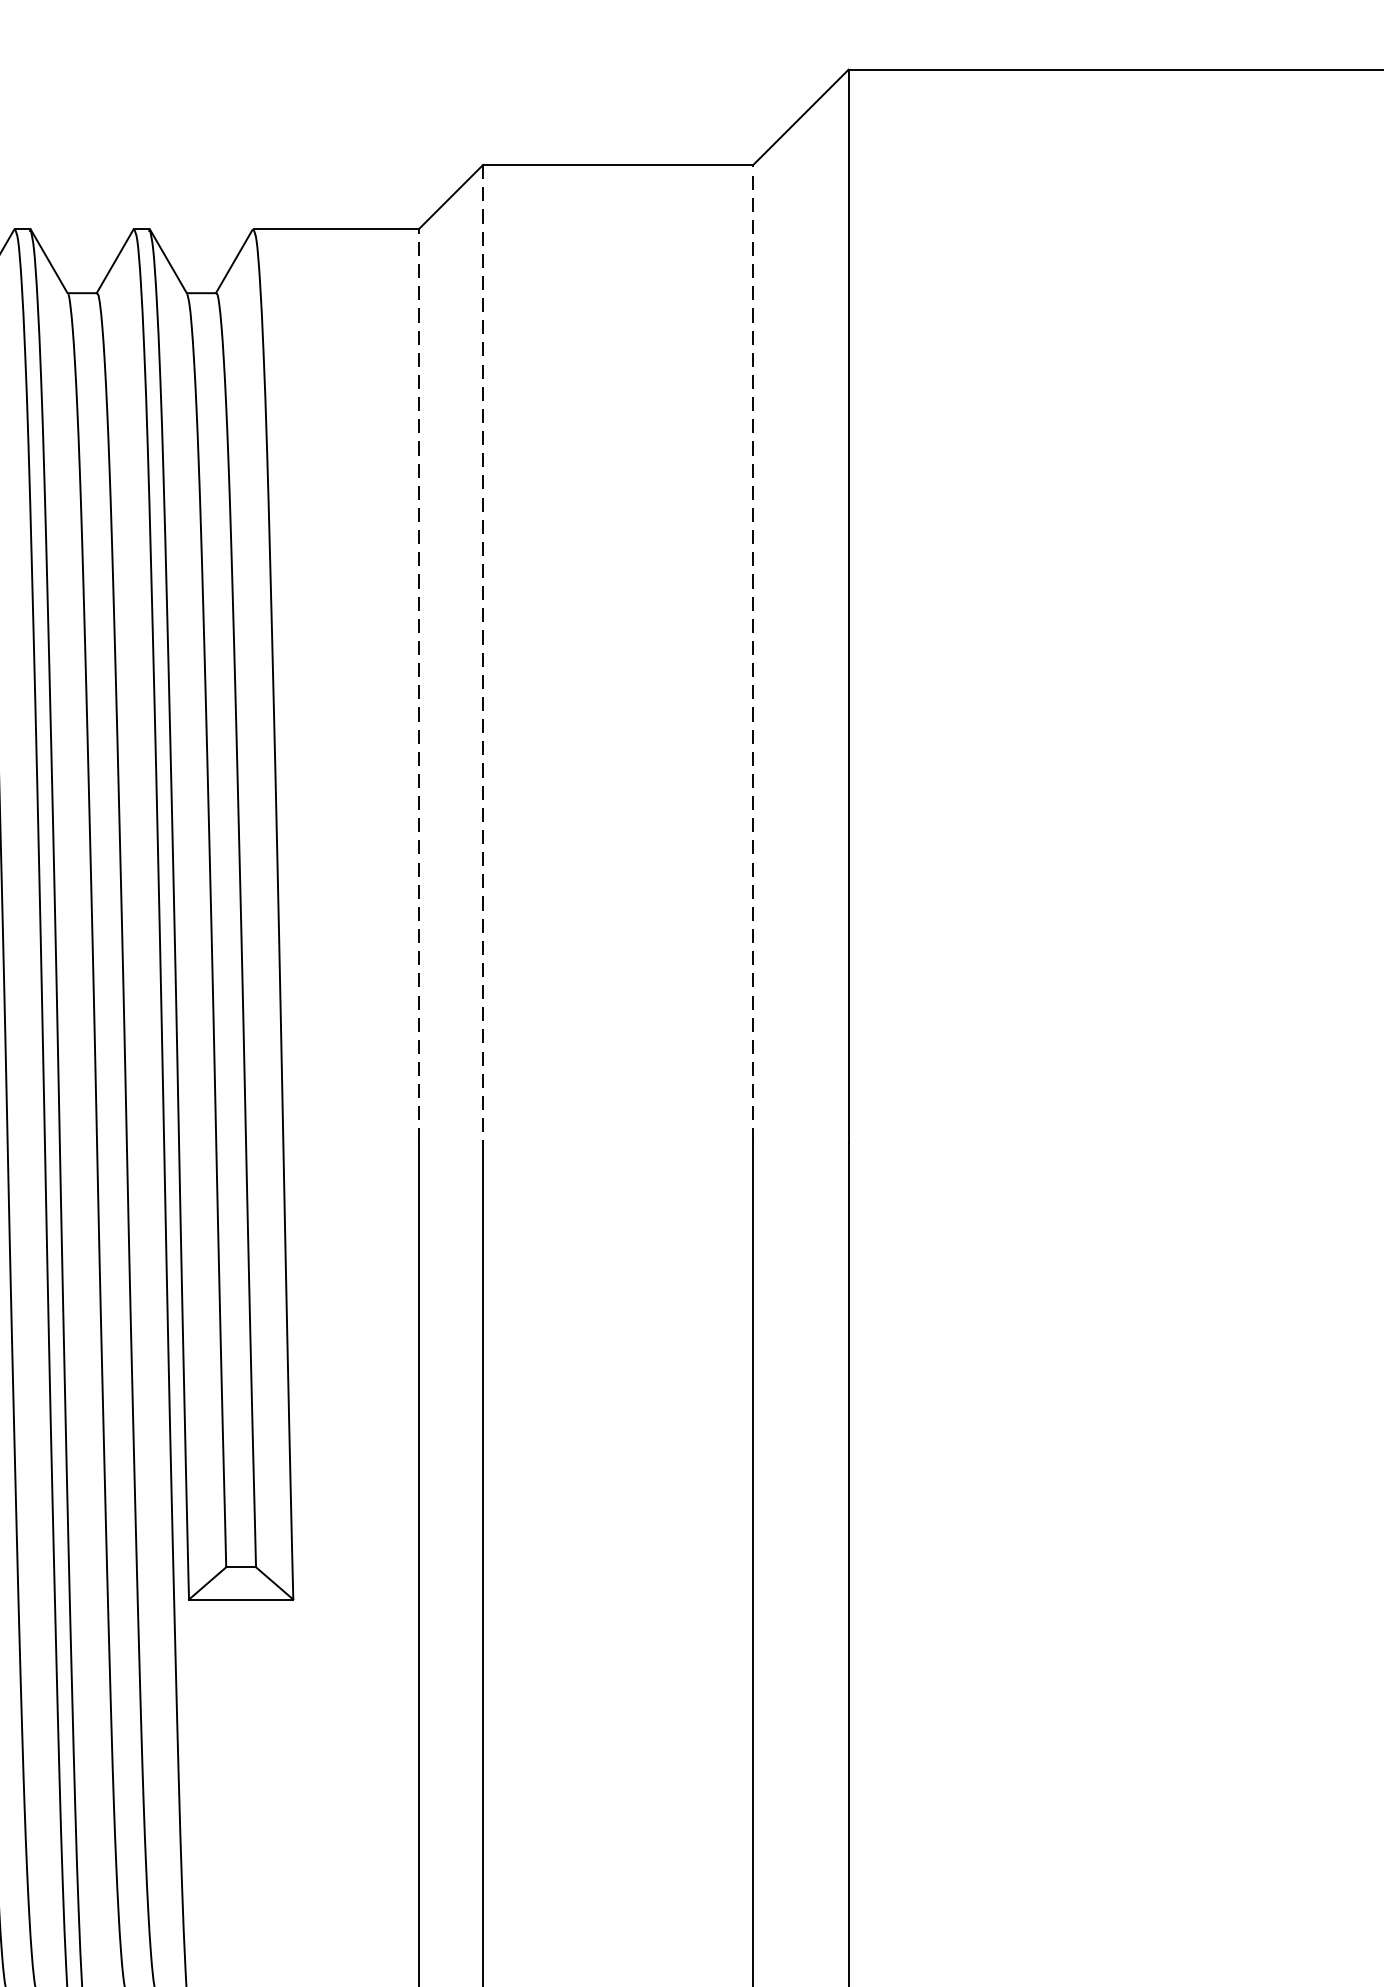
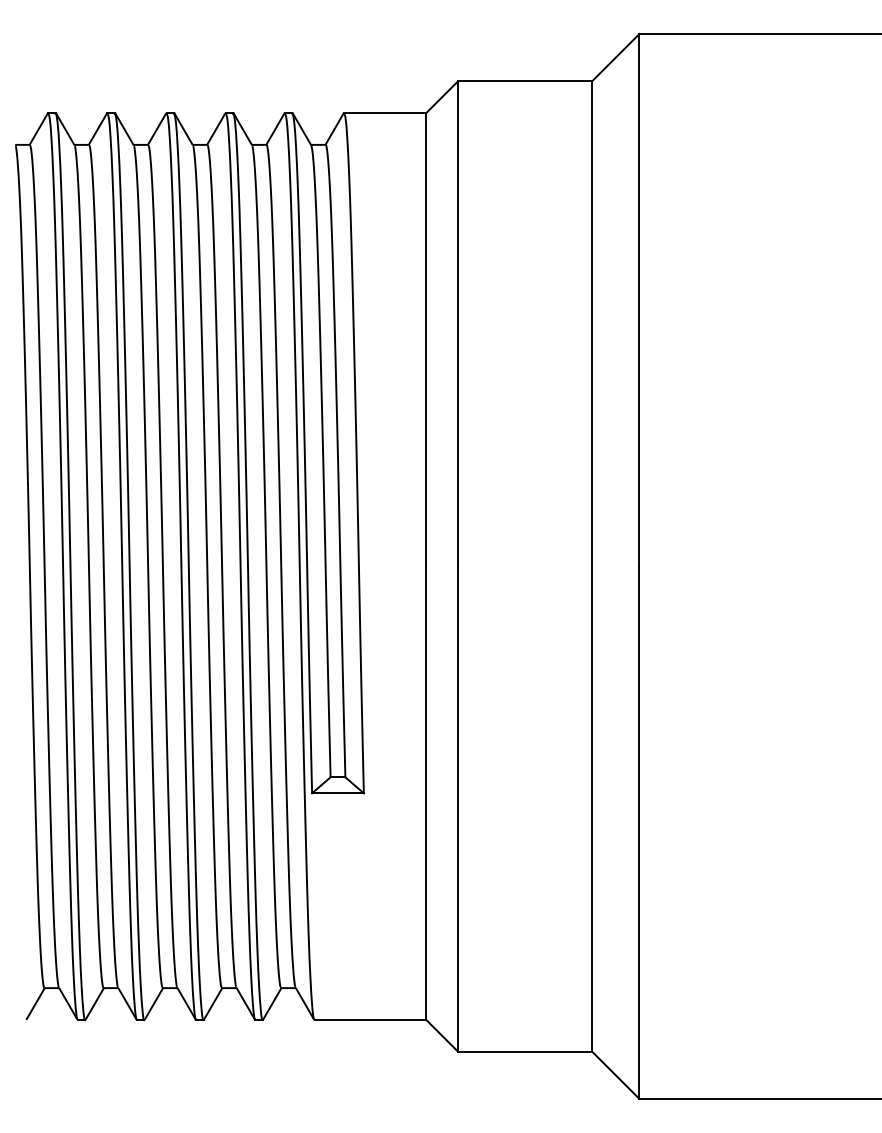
line: (483, 653) -> (458, 323), dashed -> solid
line: (753, 653) -> (592, 323), dashed -> solid
line: (419, 685) -> (426, 339), dashed -> solid

